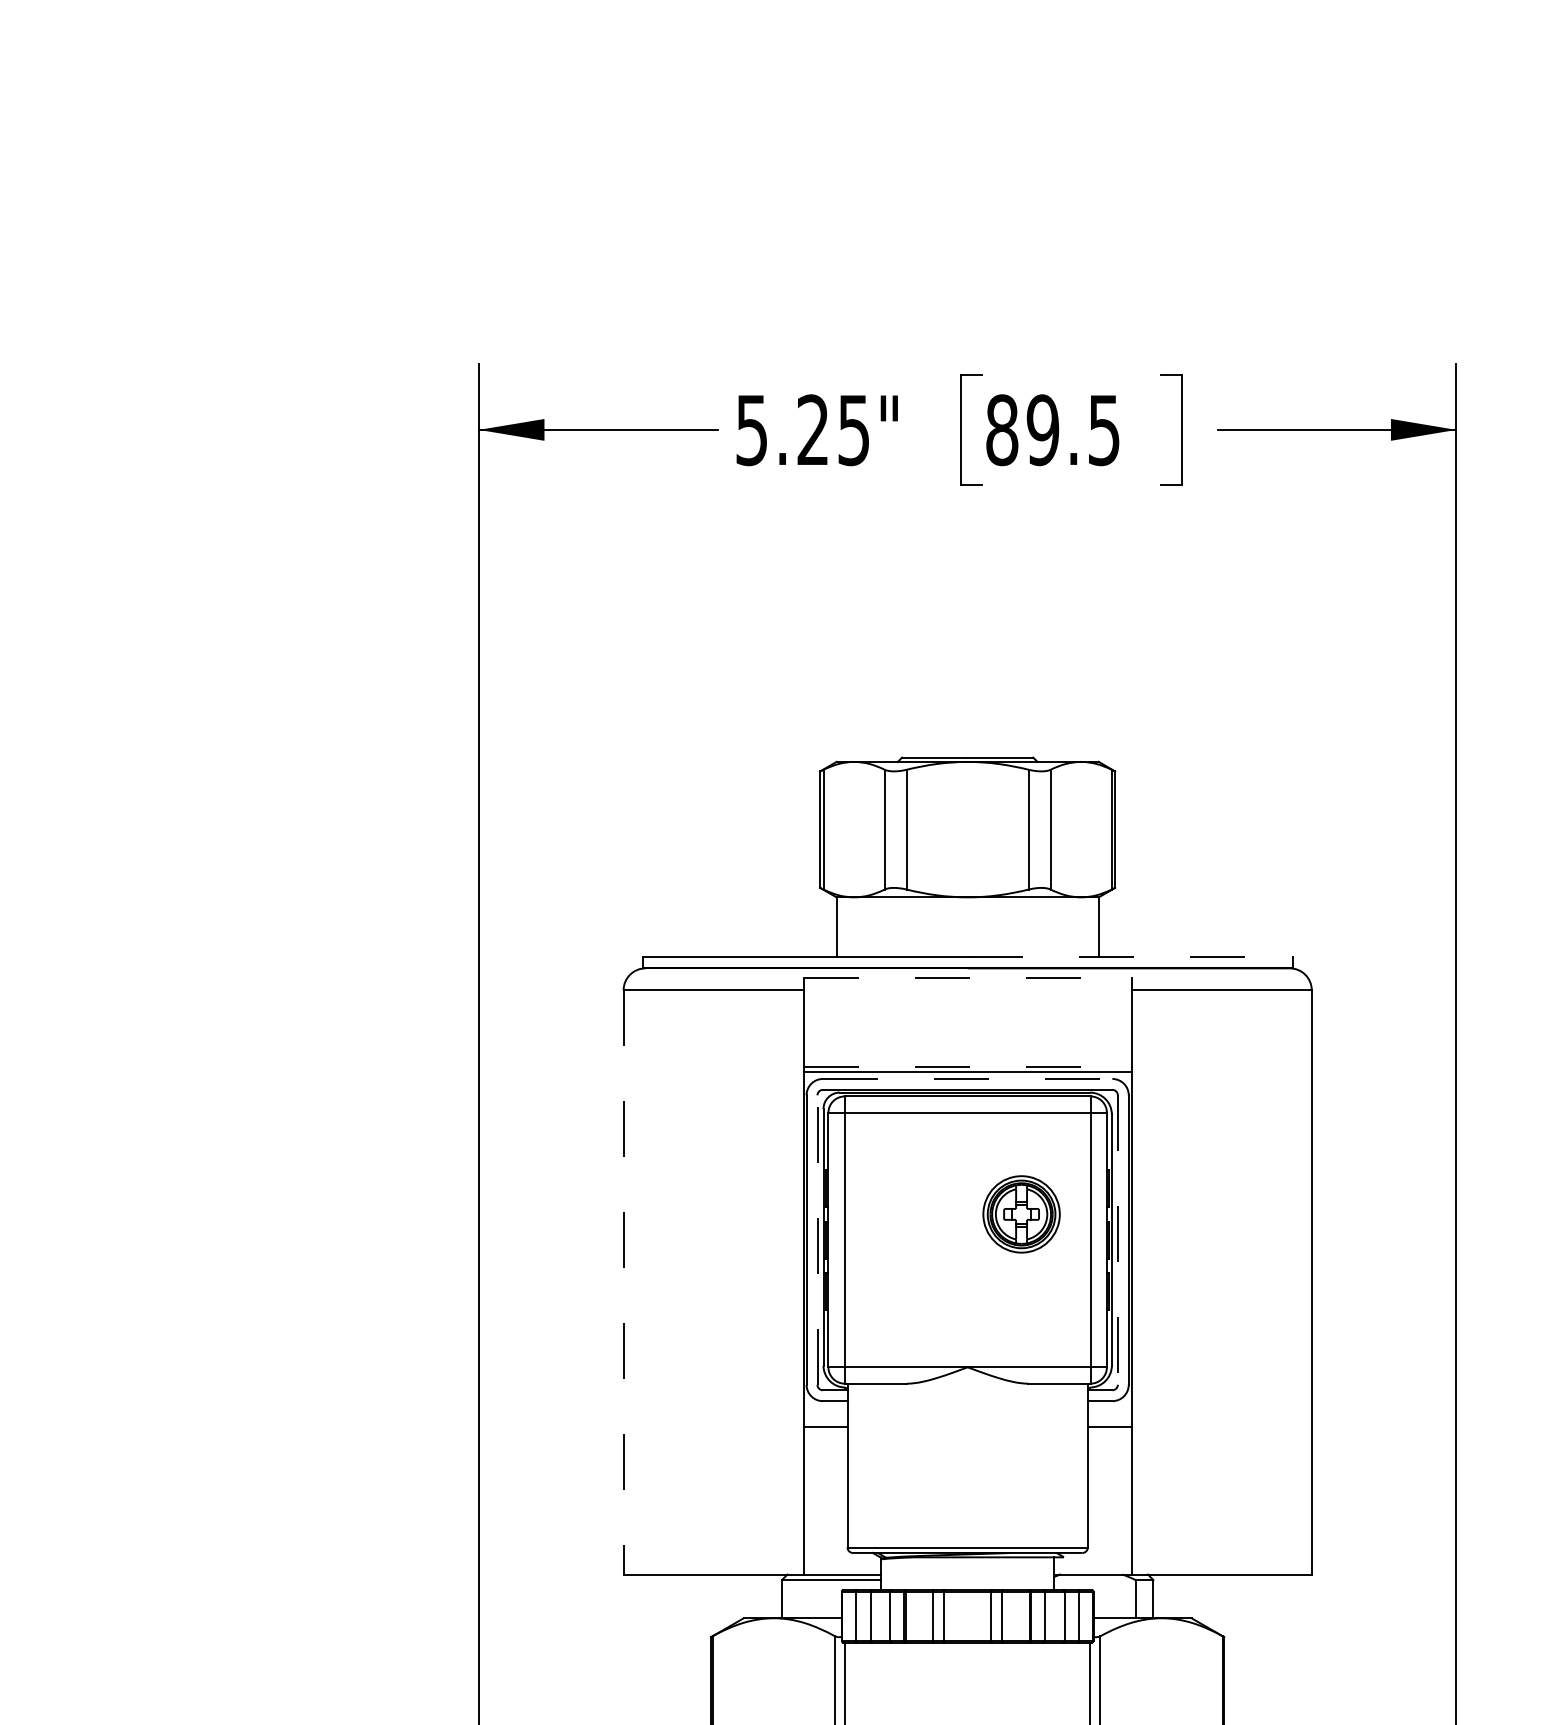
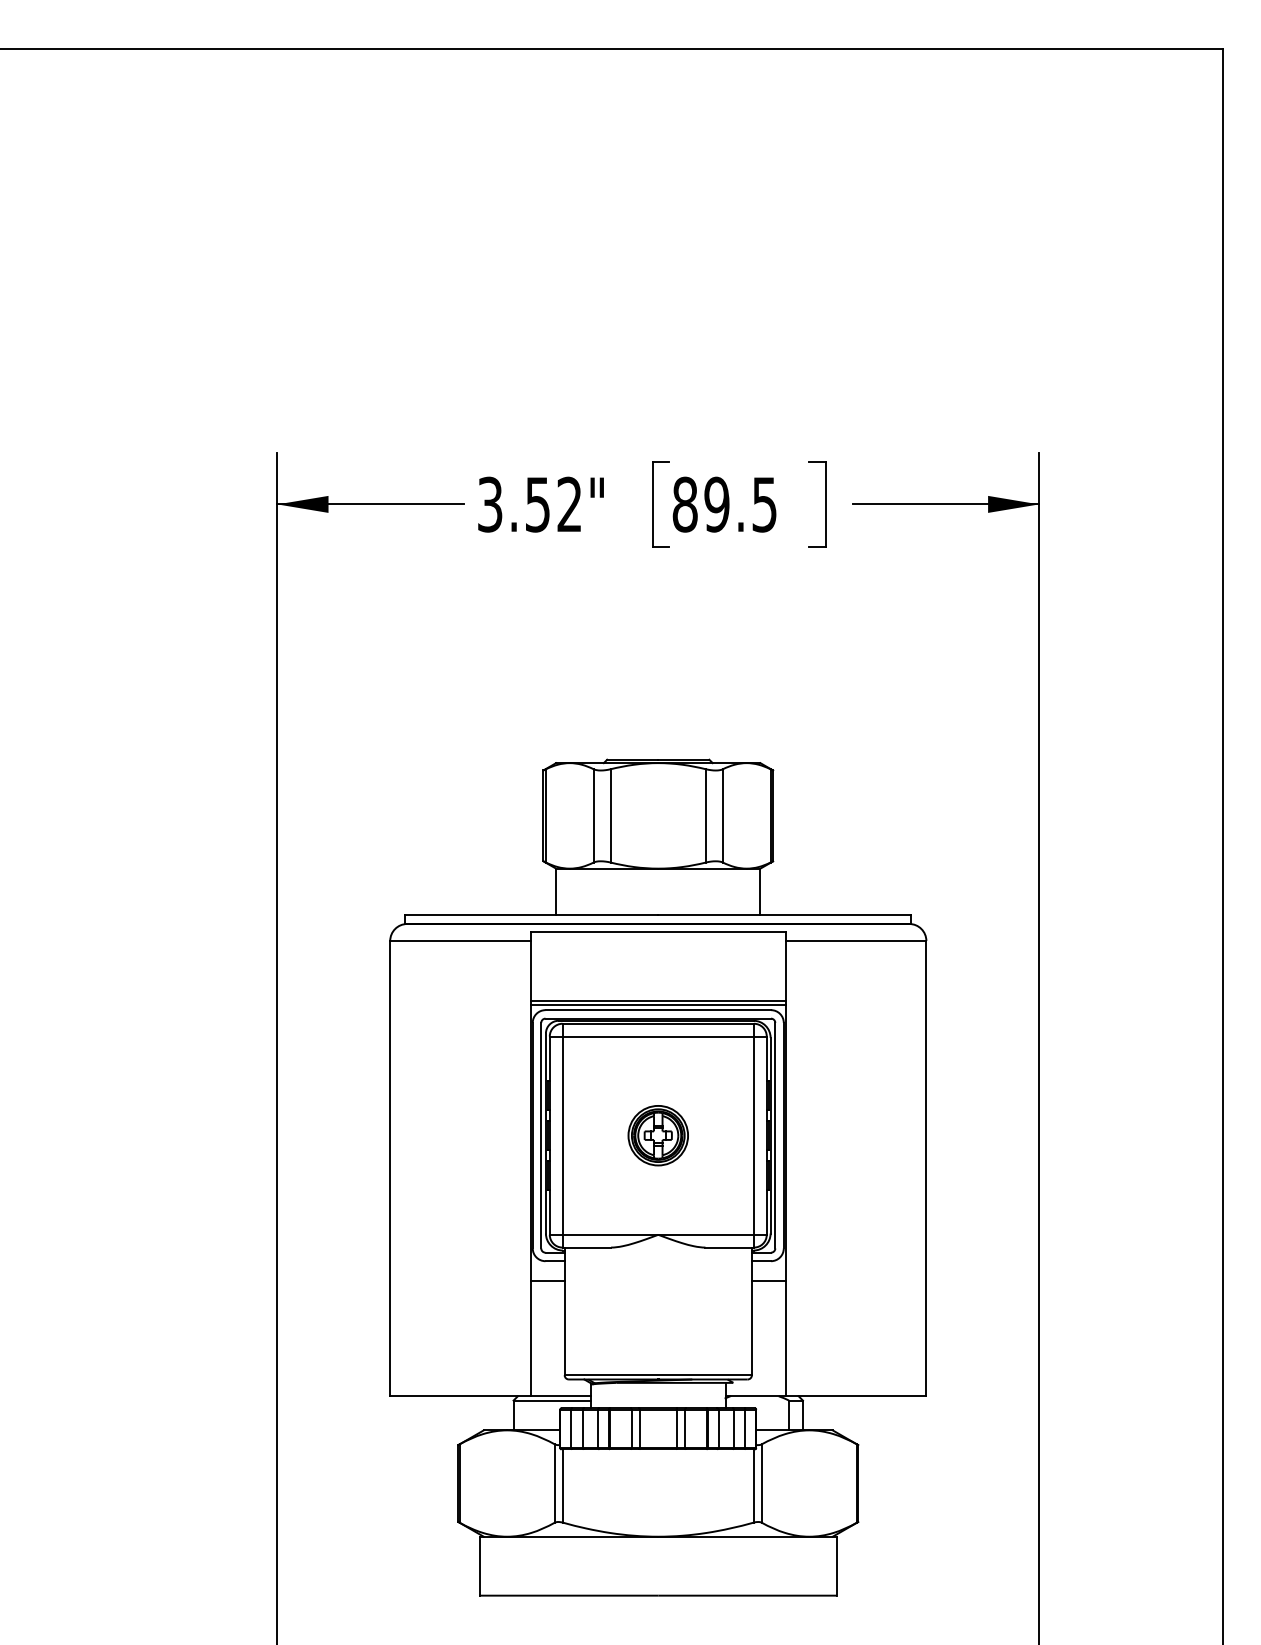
text: (802, 430) -> (529, 504), 5.25" -> 3.52"
line: (1129, 957) -> (784, 915), dashed -> solid
line: (967, 978) -> (658, 931), dashed -> solid
line: (967, 1066) -> (658, 1000), dashed -> solid
line: (967, 1079) -> (658, 1010), dashed -> solid
part: (1020, 1214) -> (657, 1135), moved
line: (817, 1239) -> (541, 1135), dashed -> solid
line: (1118, 1239) -> (775, 1135), dashed -> solid
line: (624, 1282) -> (390, 1168), dashed -> solid

